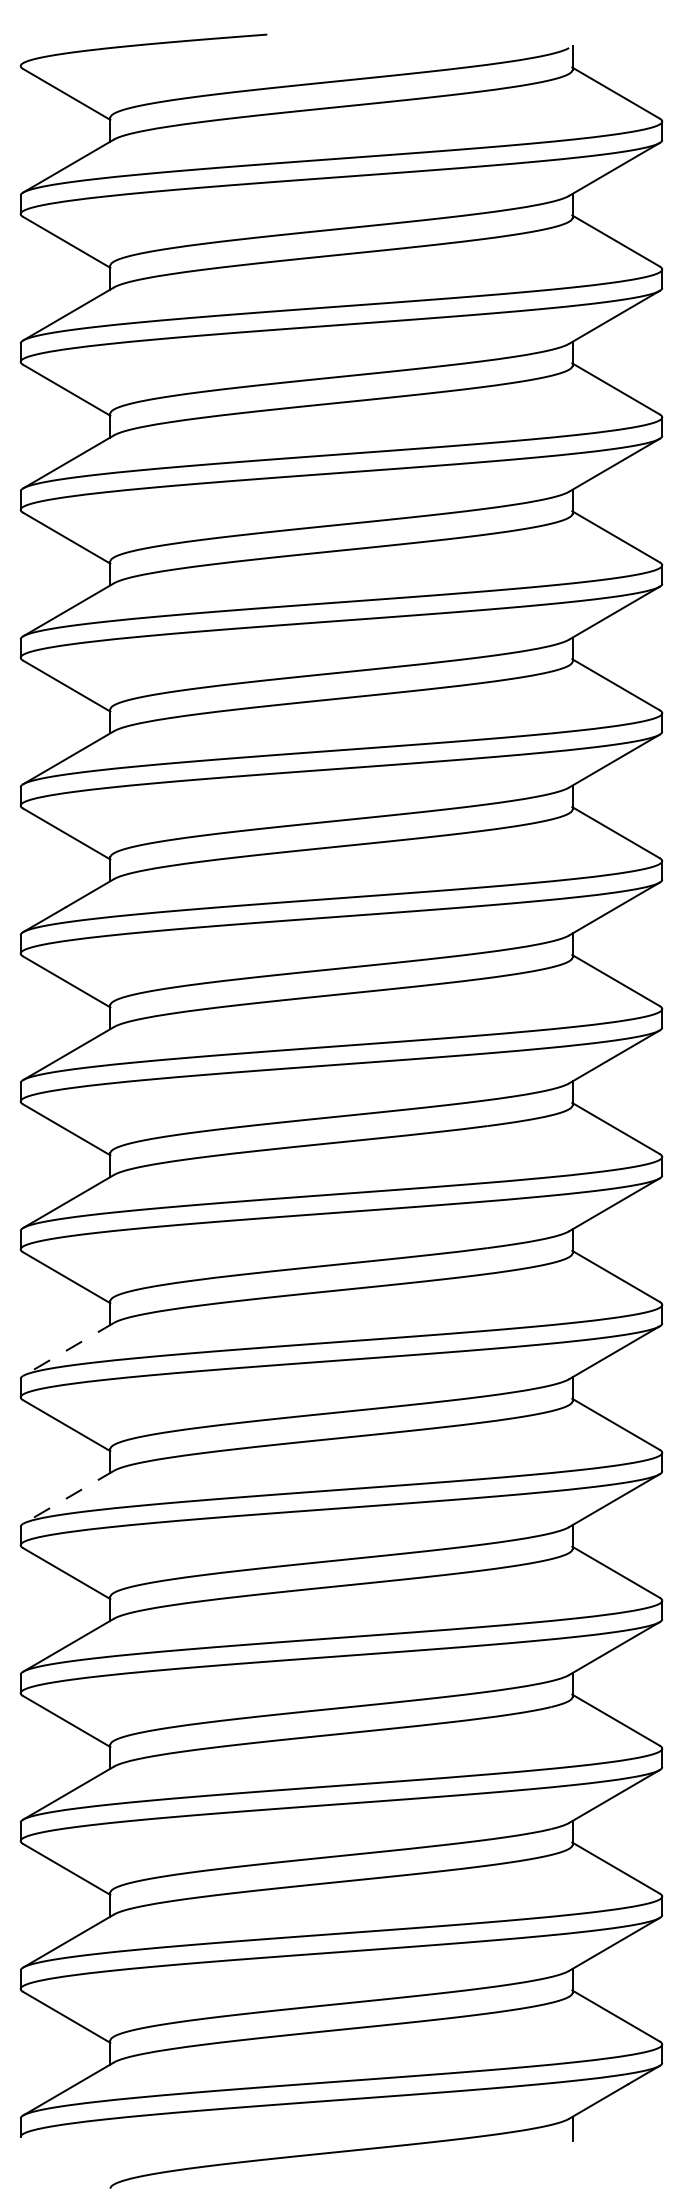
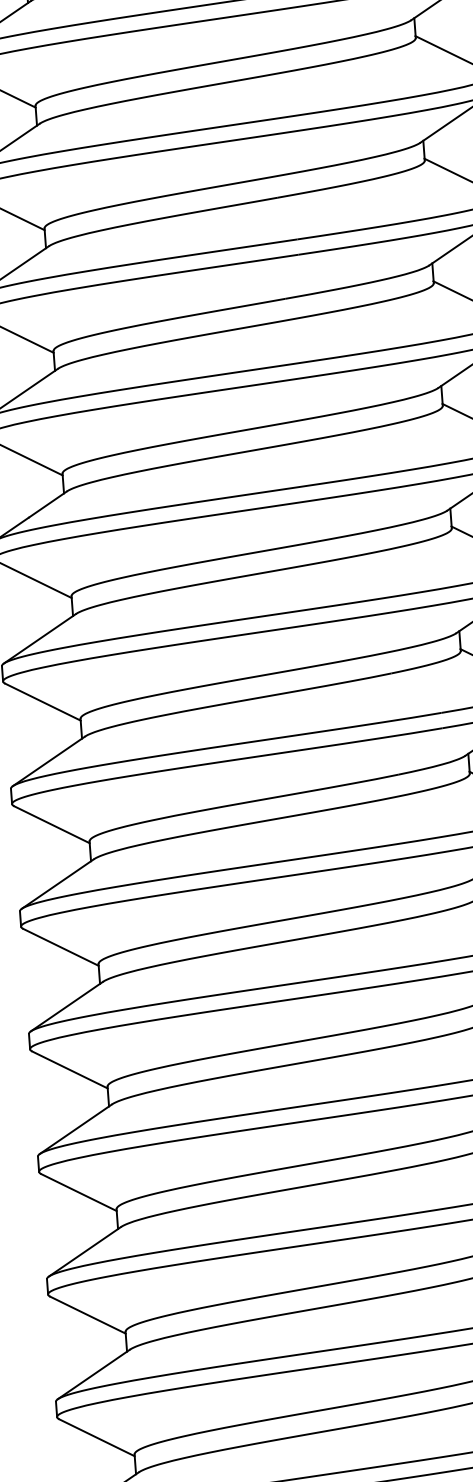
line: (68, 1349) -> (57, 884), dashed -> solid
line: (68, 1497) -> (66, 1006), dashed -> solid

